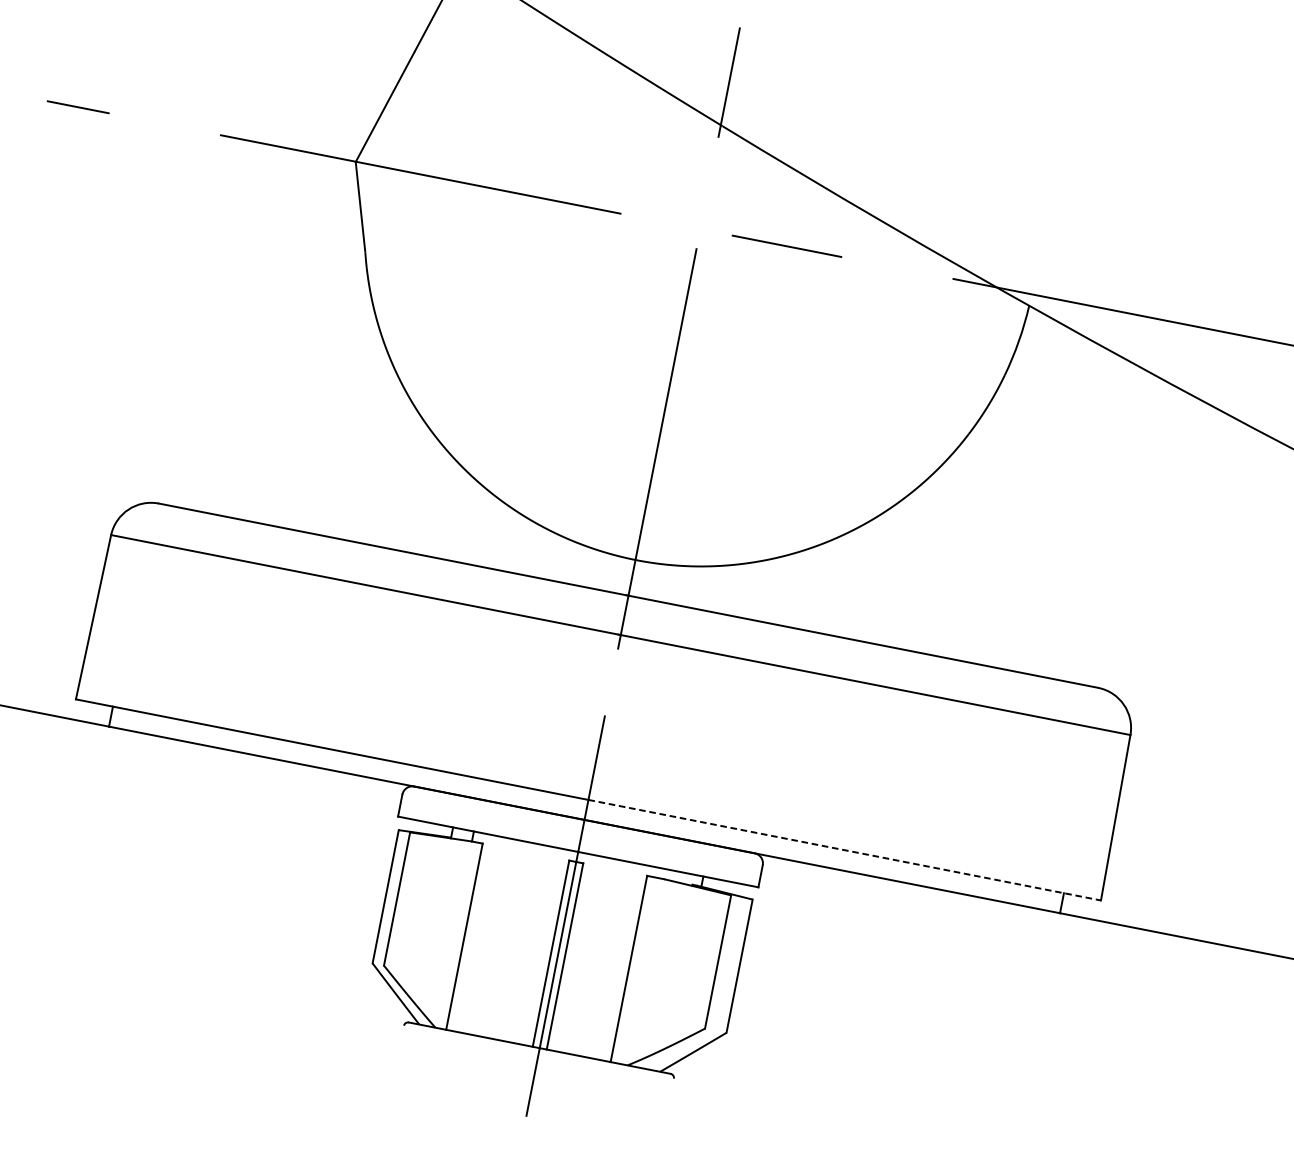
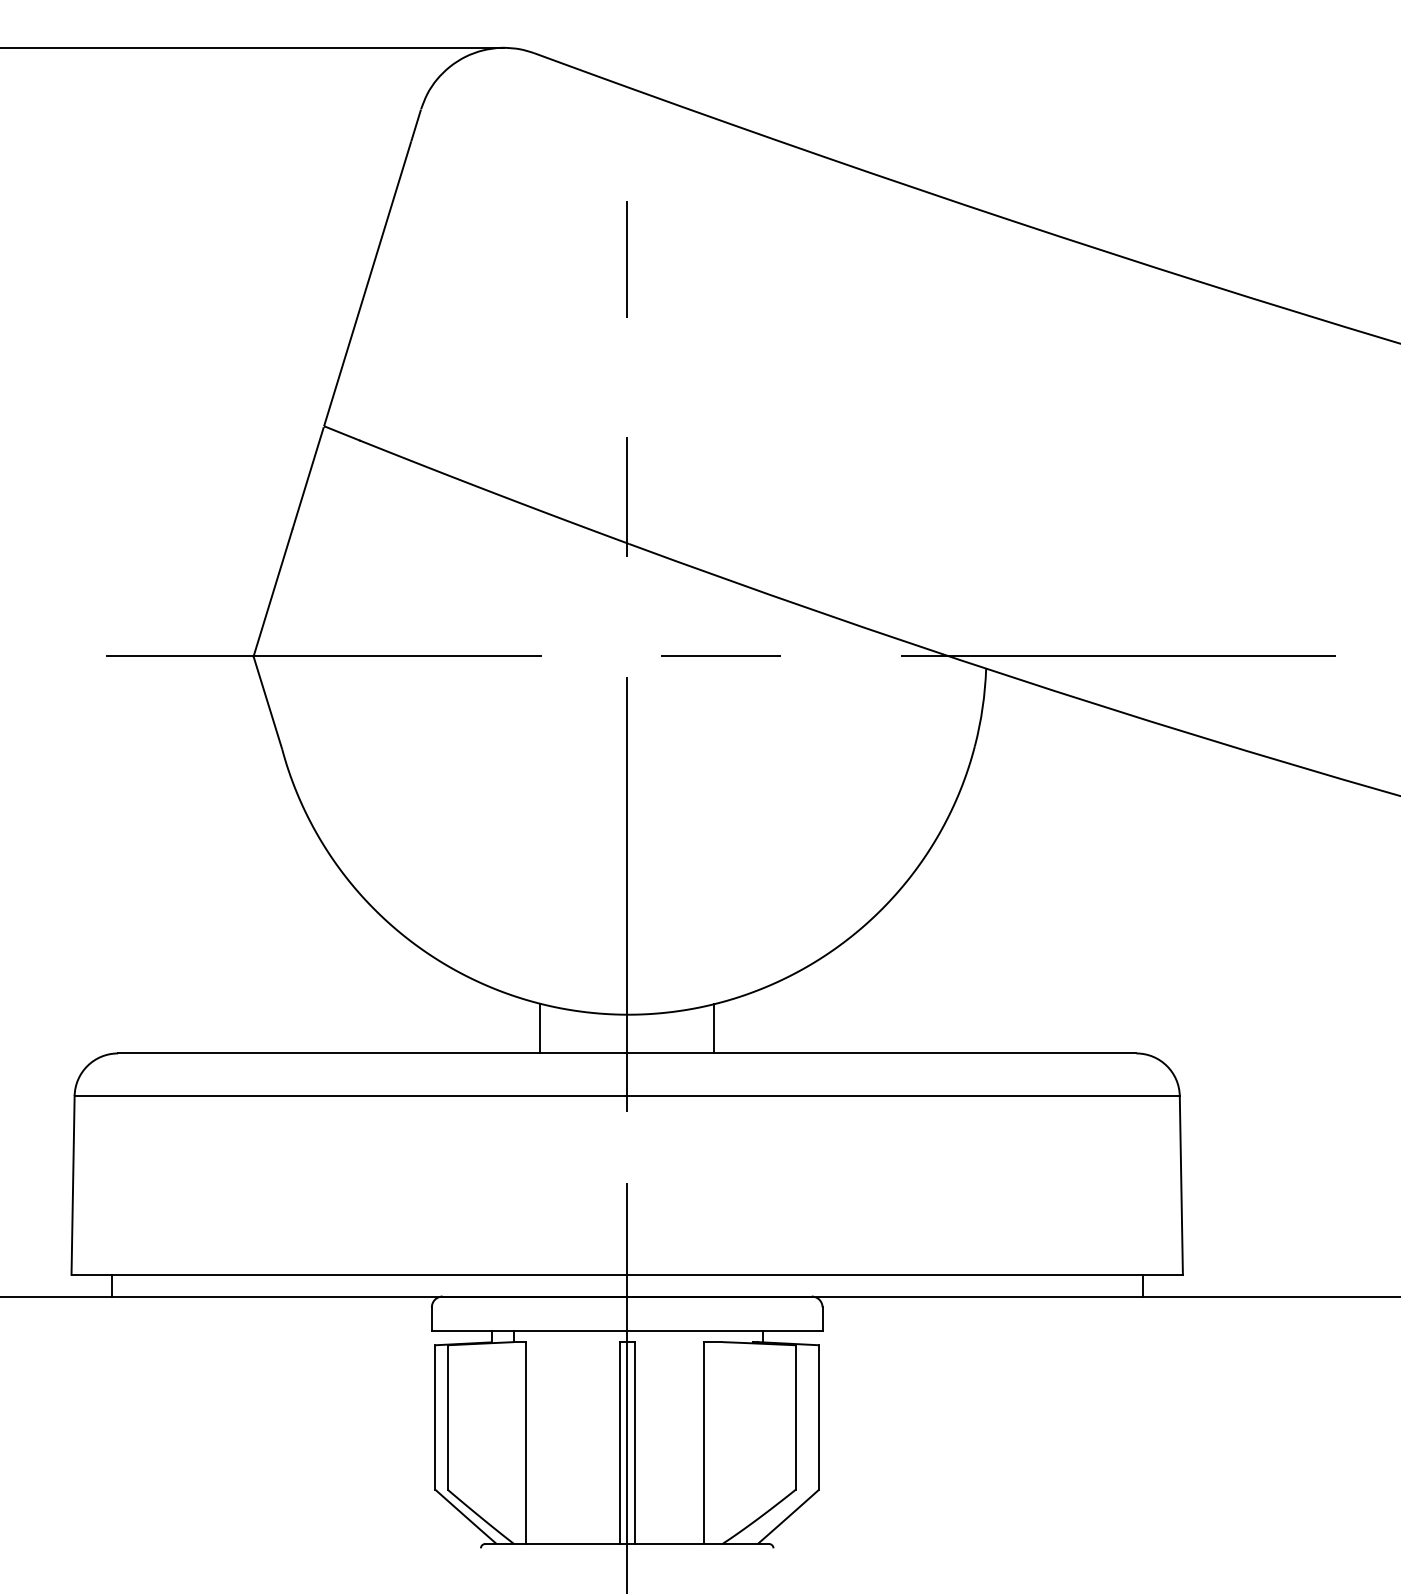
line: (553, 557) -> (540, 1028), added
line: (713, 588) -> (714, 1028), added
line: (845, 849) -> (905, 1274), dashed -> solid

